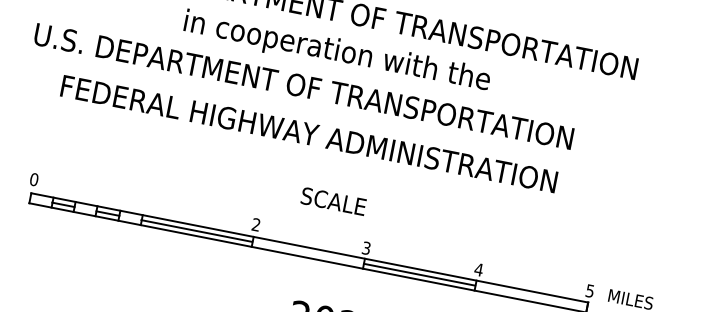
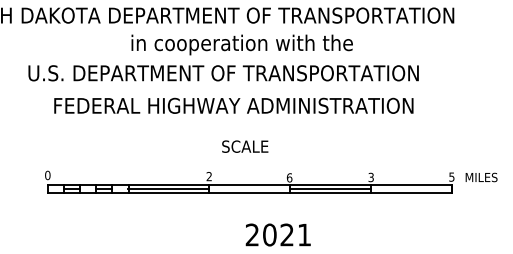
text: (334, 201) -> (245, 146), moved
text: (366, 247) -> (289, 177), 3 -> 6
text: (479, 269) -> (371, 177), 4 -> 3

